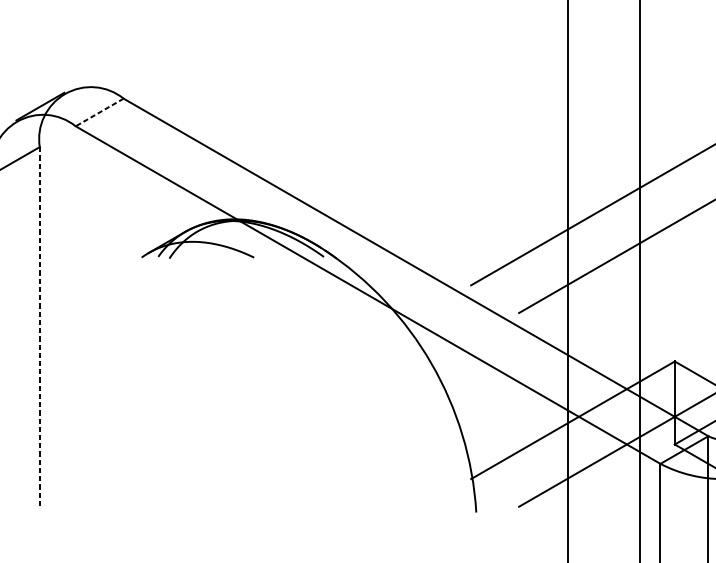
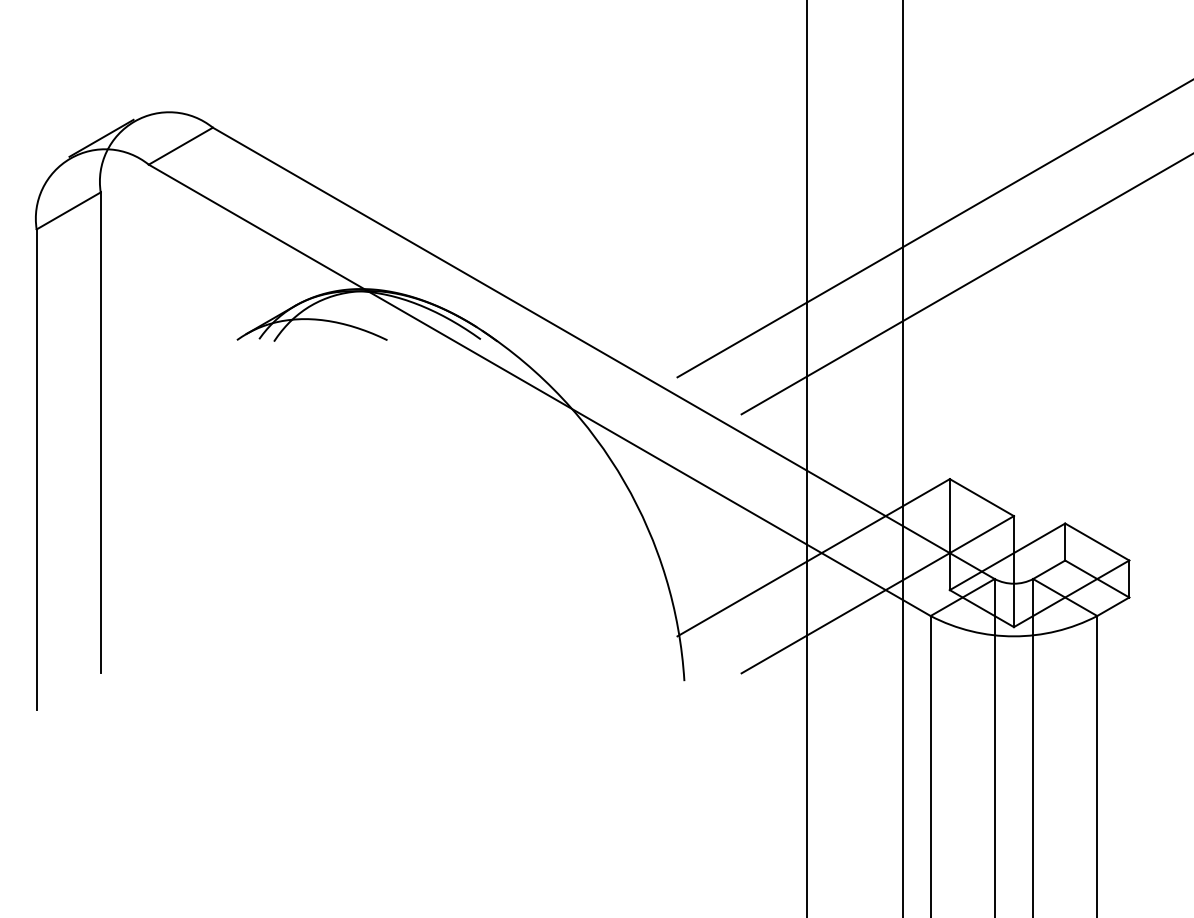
line: (99, 112) -> (180, 146), dashed -> solid
line: (39, 326) -> (100, 432), dashed -> solid

